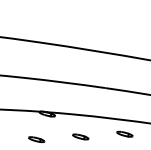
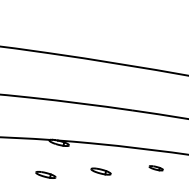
part: (124, 134) -> (155, 168), size x0.7

